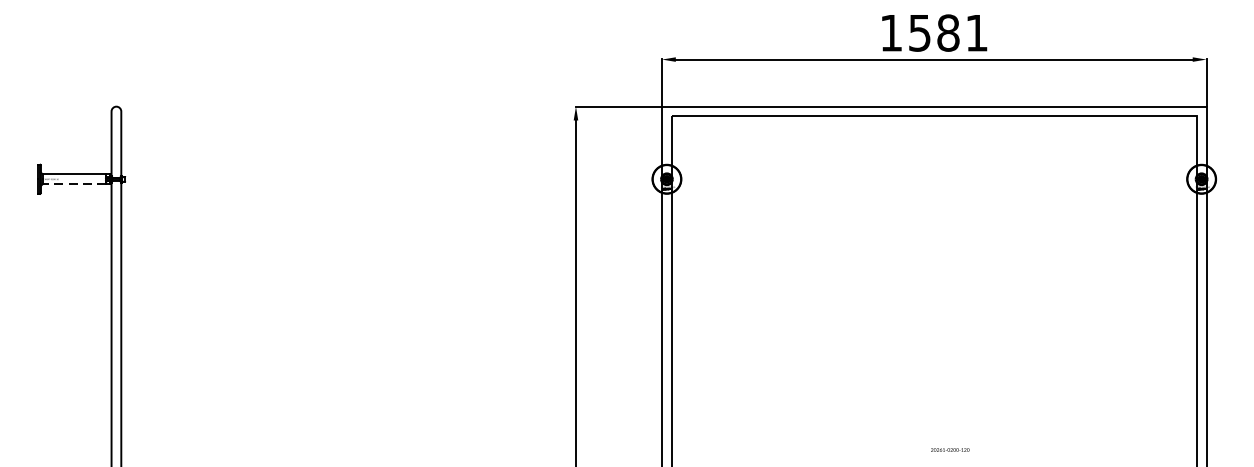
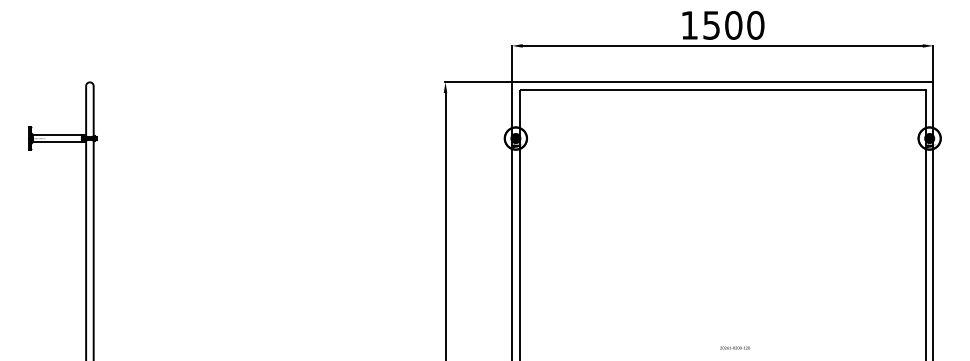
text: (962, 33) -> (744, 25), 1581 -> 1500
line: (73, 184) -> (56, 142), dashed -> solid

